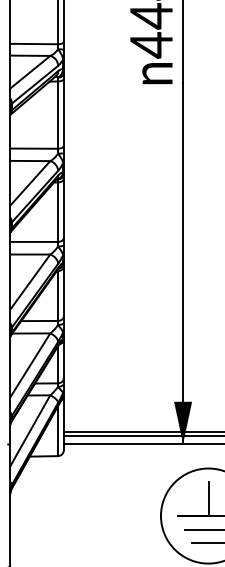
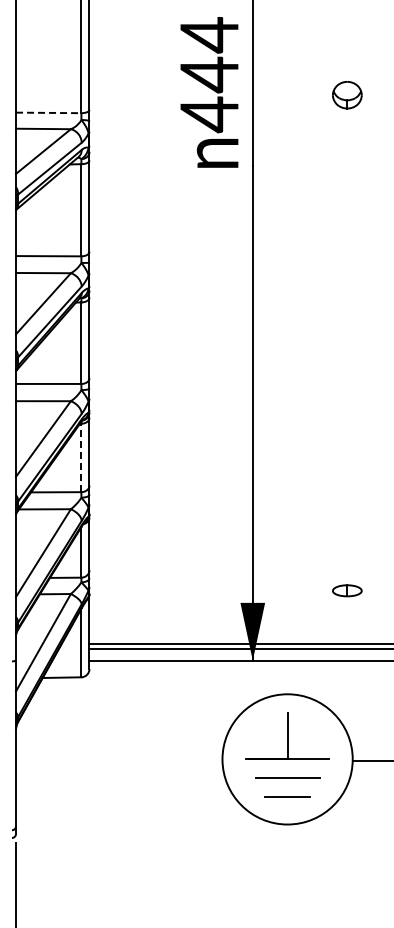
line: (33, 43) -> (48, 112), solid -> dashed
line: (58, 295) -> (81, 457), solid -> dashed

